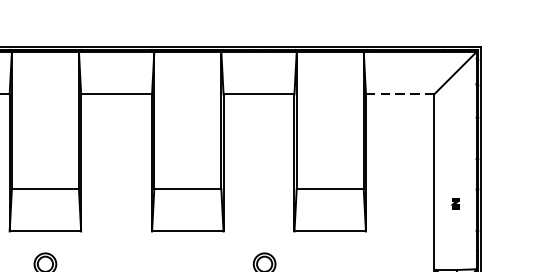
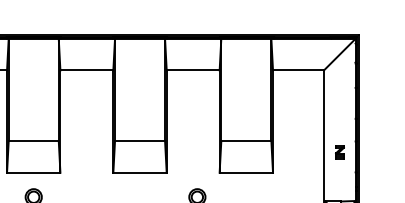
line: (398, 94) -> (297, 70), dashed -> solid
part: (455, 204) -> (339, 152), size x1.67

